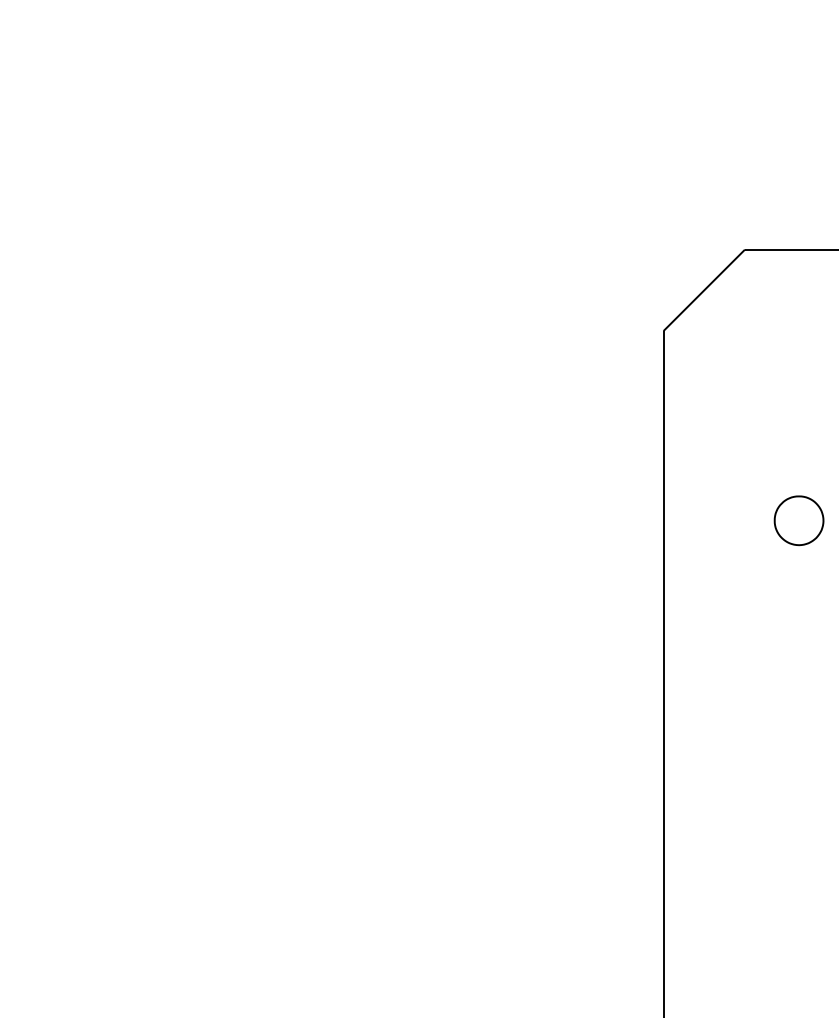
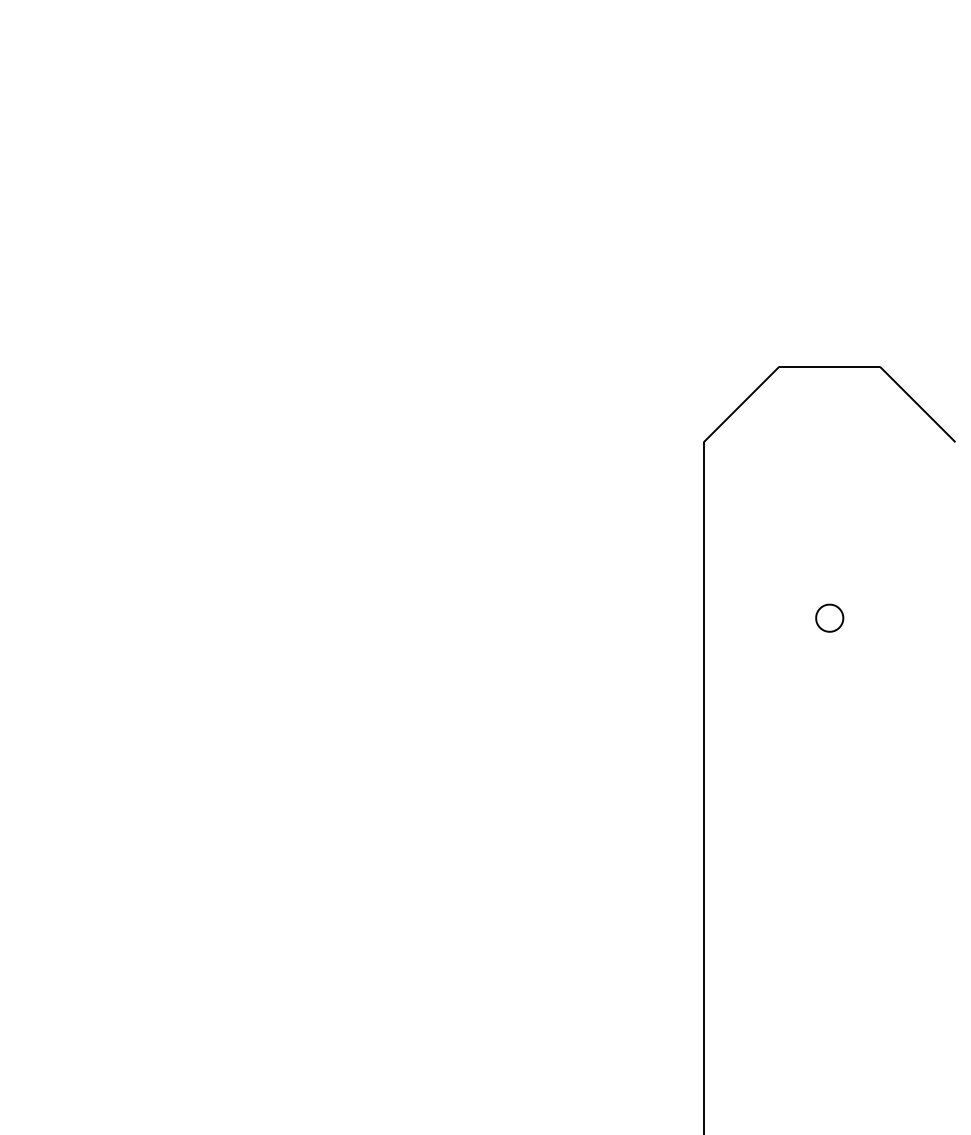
part: (798, 519) -> (829, 617), size x0.6

